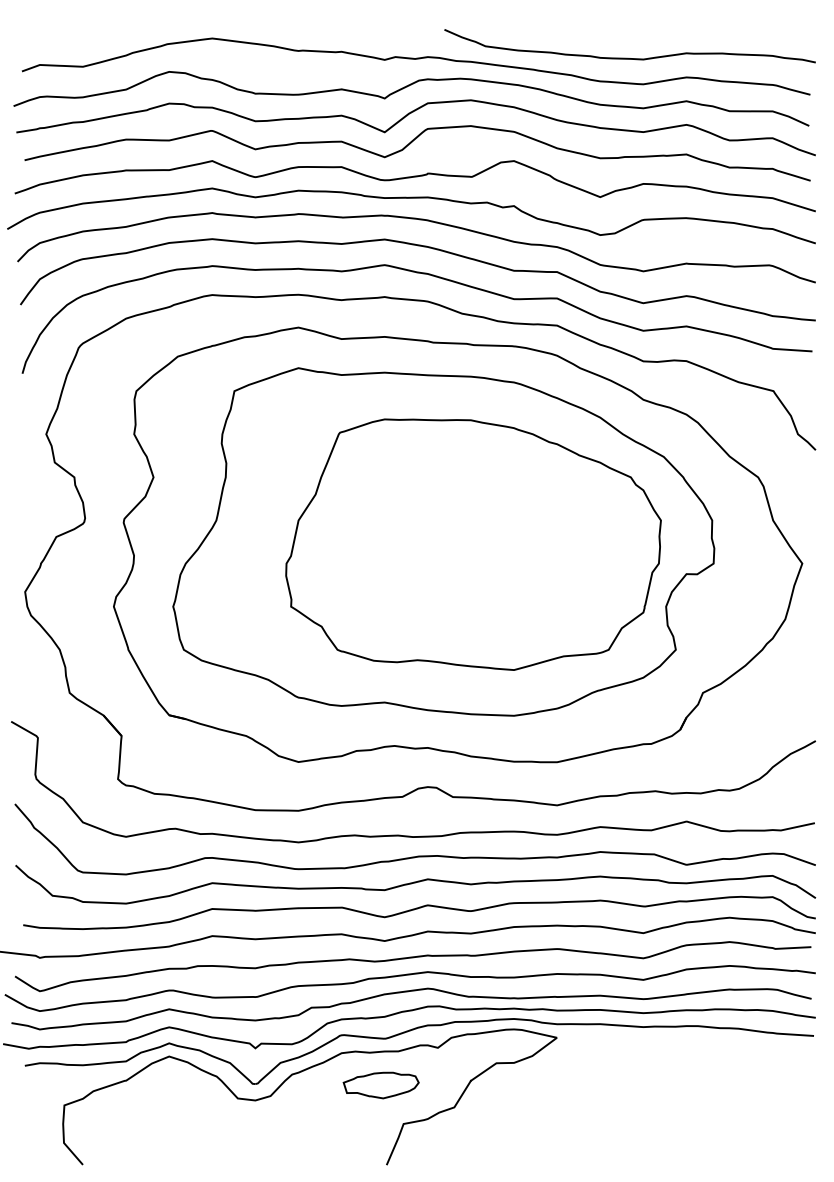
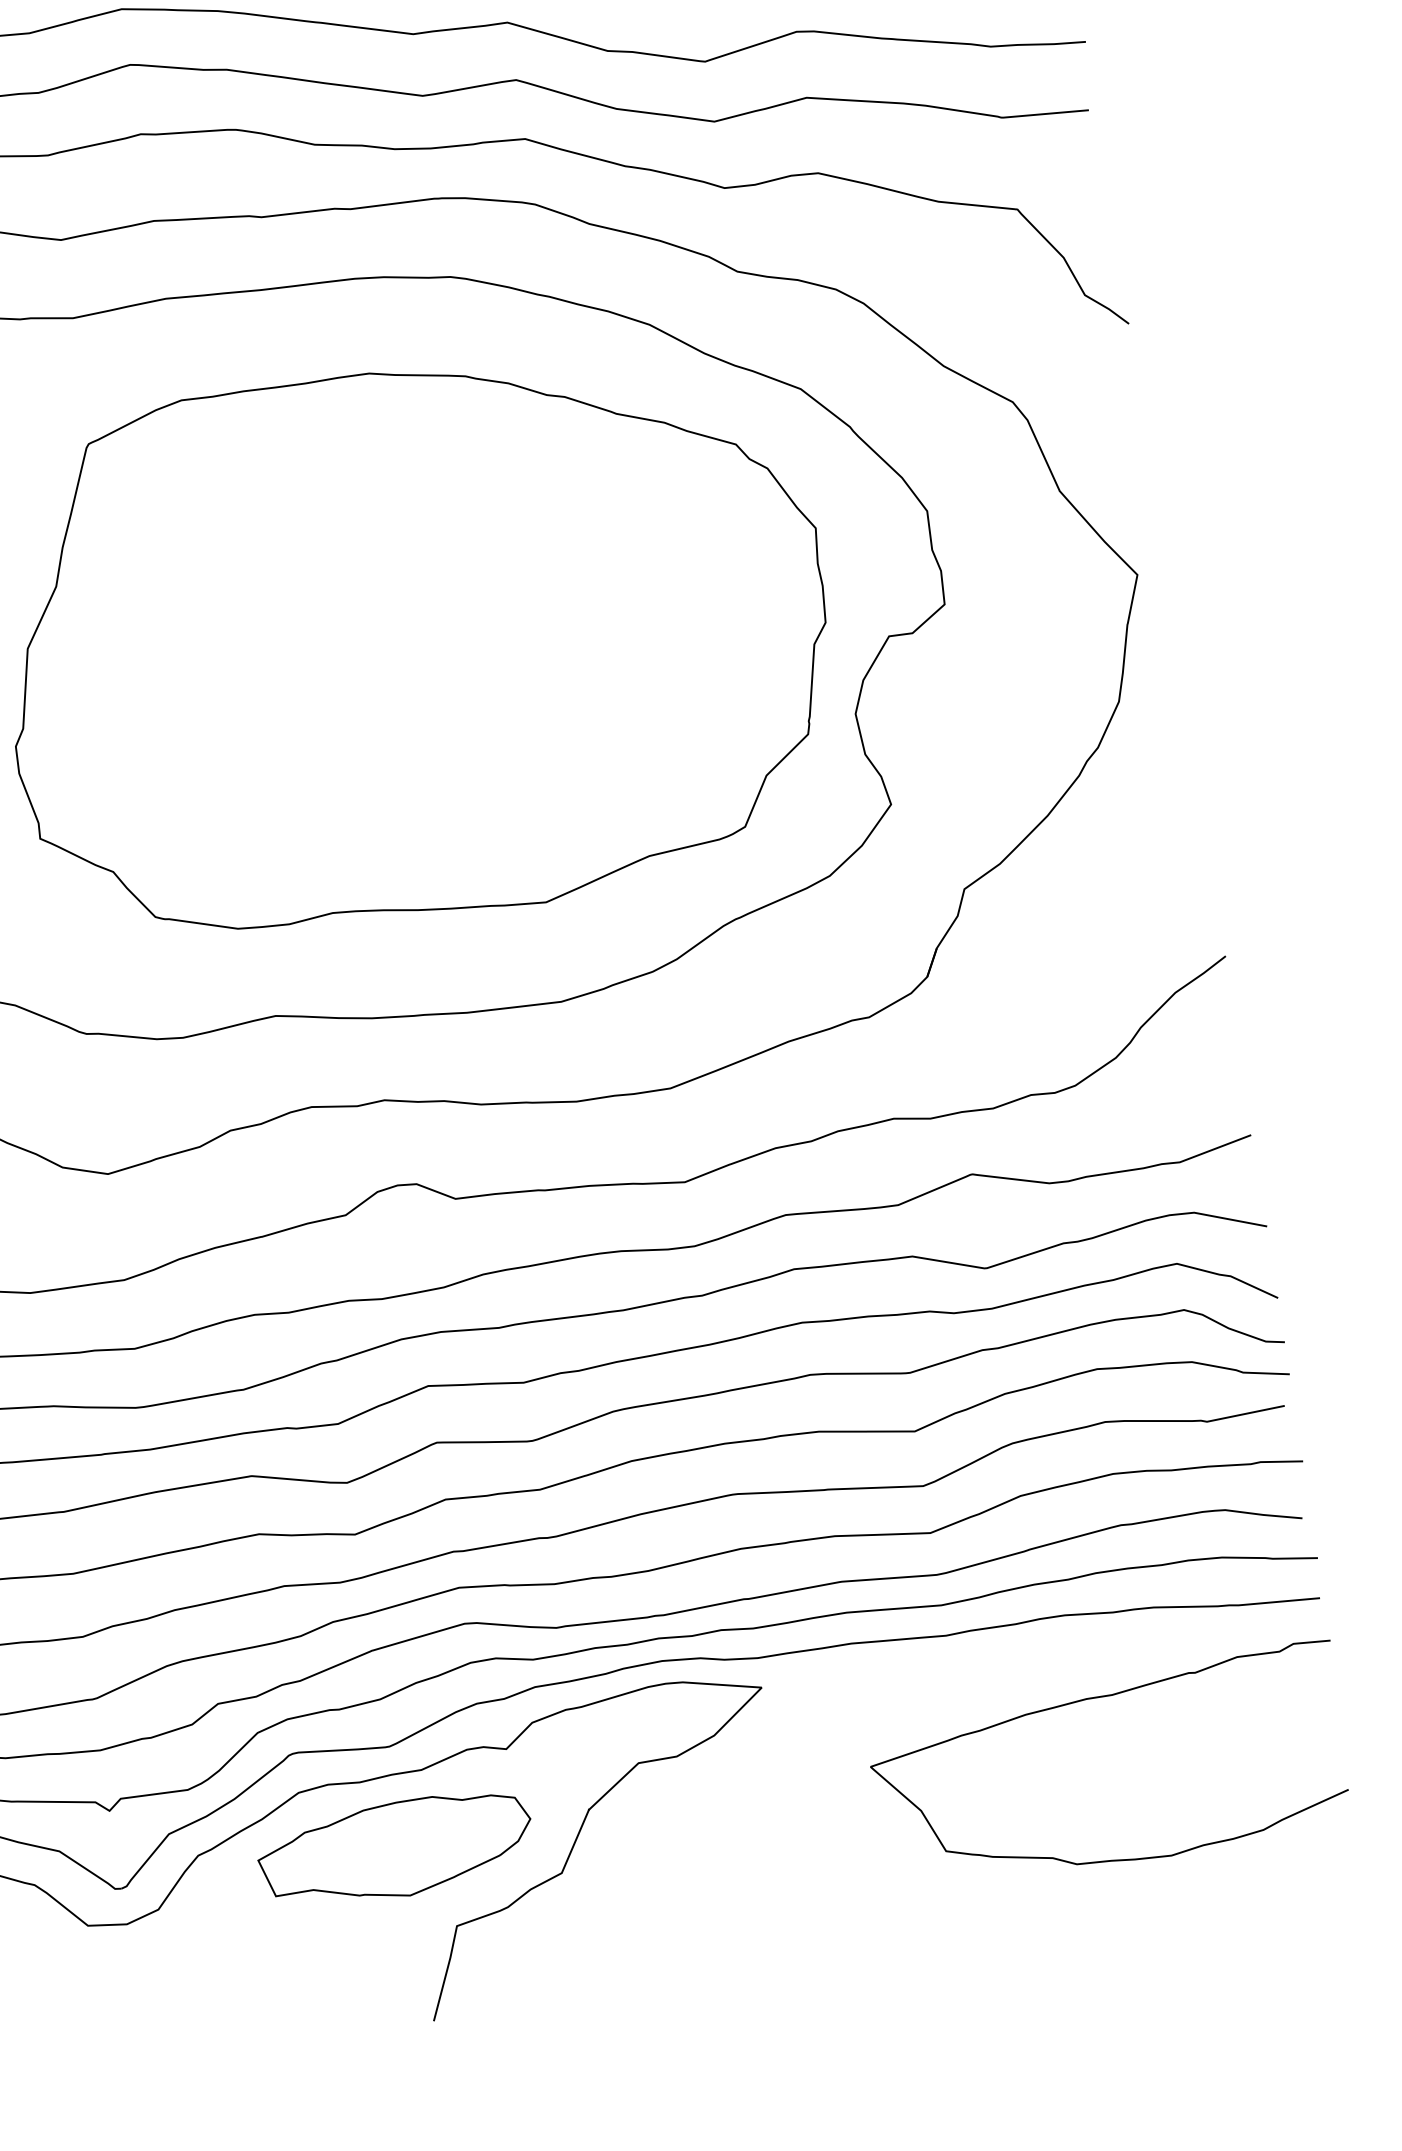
curve: (707, 1066) -> (1098, 1699), added
part: (380, 1085) -> (393, 1850), size x1.67

